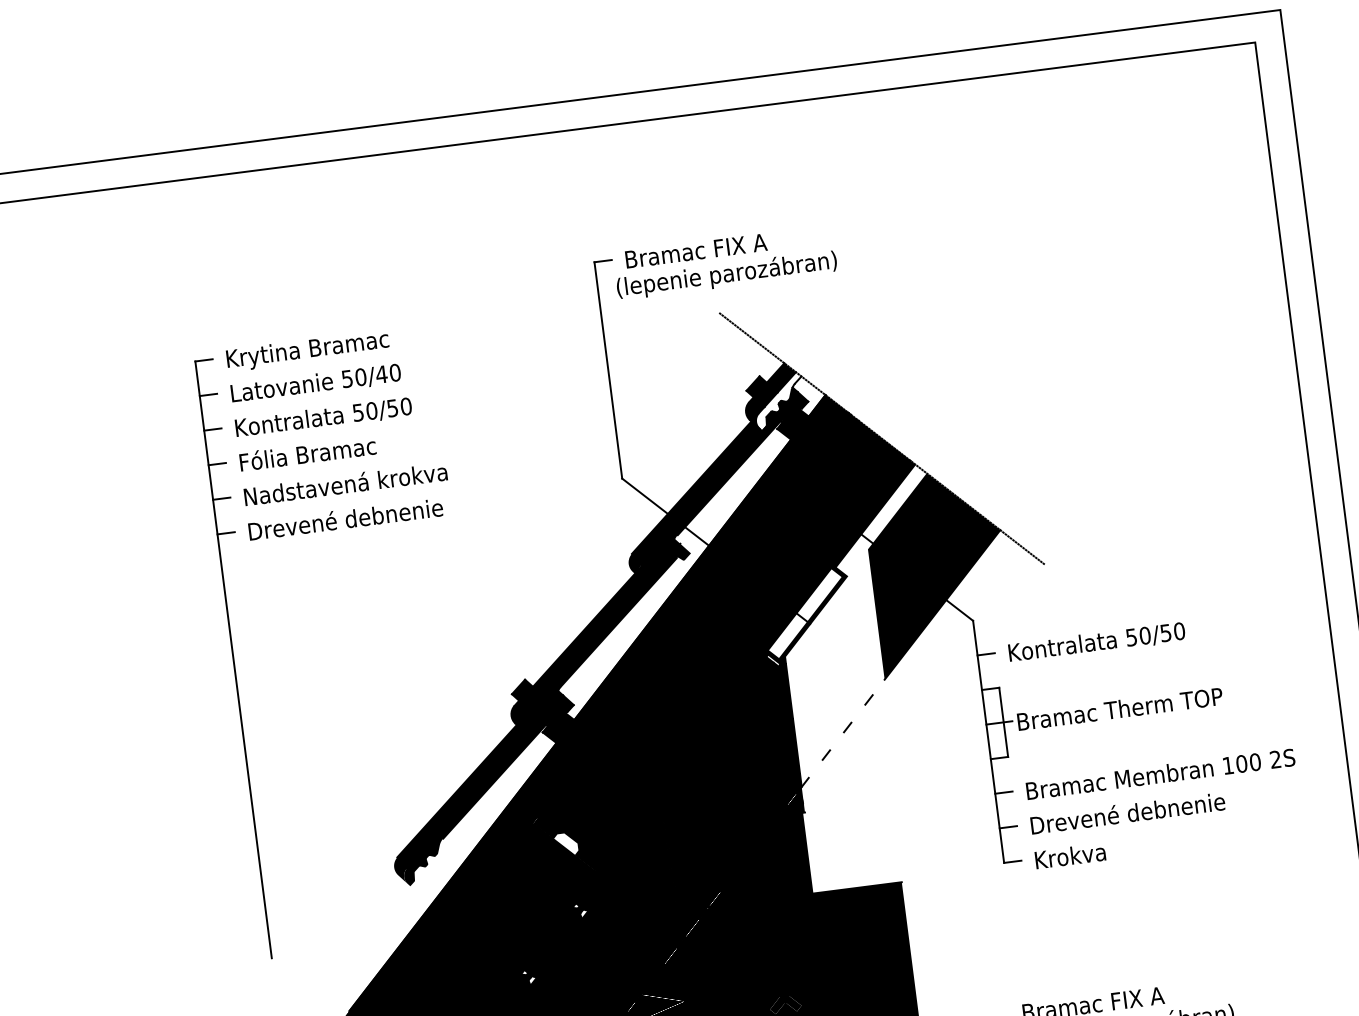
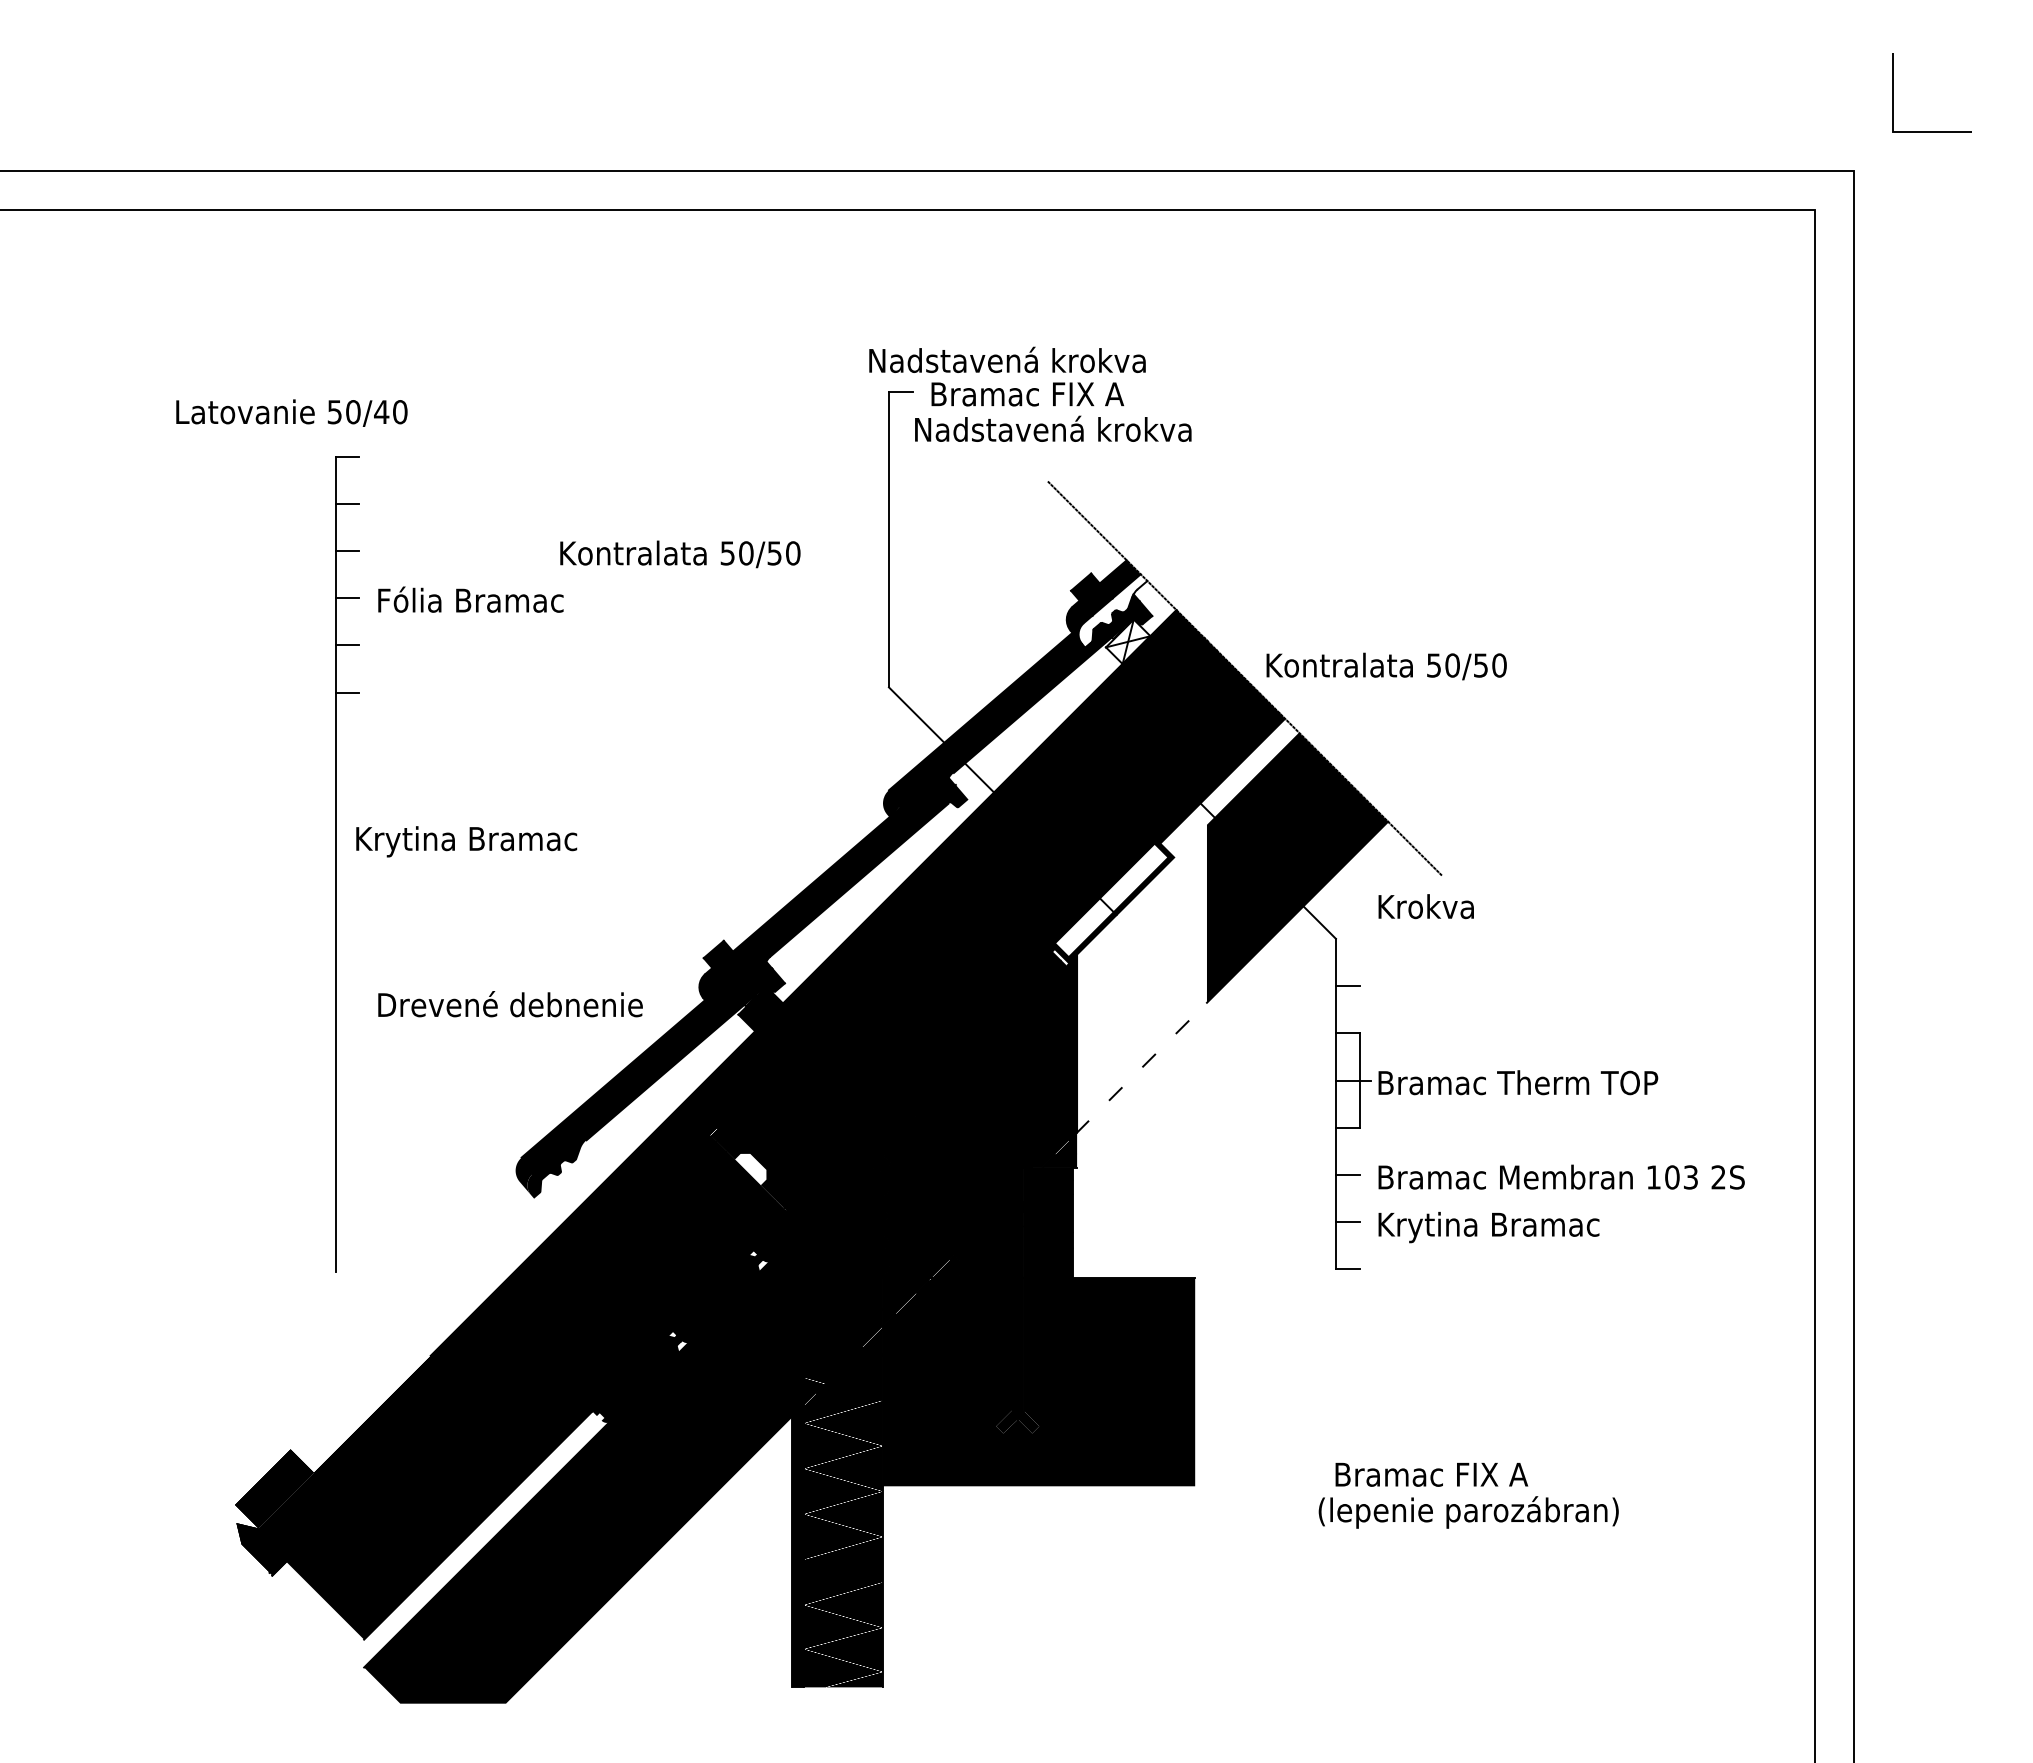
text: (726, 274) -> (1064, 431), (lepenie parozábran) -> Nadstavená krokva
text: (307, 350) -> (466, 841), moved
text: (315, 383) -> (291, 412), moved
text: (323, 417) -> (680, 554), moved
fill: (792, 422) -> (1127, 641), removed
text: (345, 483) -> (1007, 359), moved
text: (345, 519) -> (510, 1004), moved
text: (1096, 642) -> (1386, 666), moved
text: (1255, 762) -> (1690, 1177), 100 -> 103
text: (1129, 814) -> (1512, 1226), Drevené debnenie -> Krytina Bramac
text: (1069, 855) -> (1425, 906), moved

